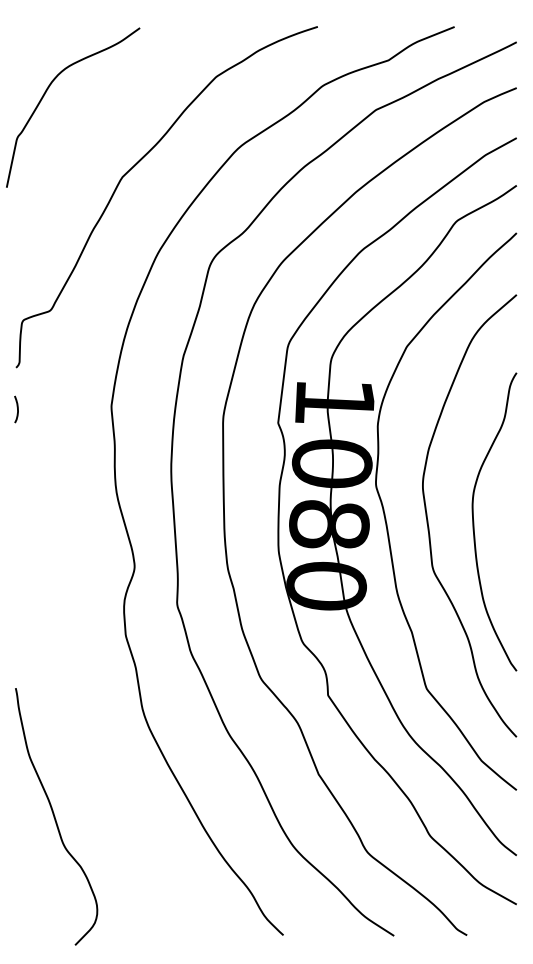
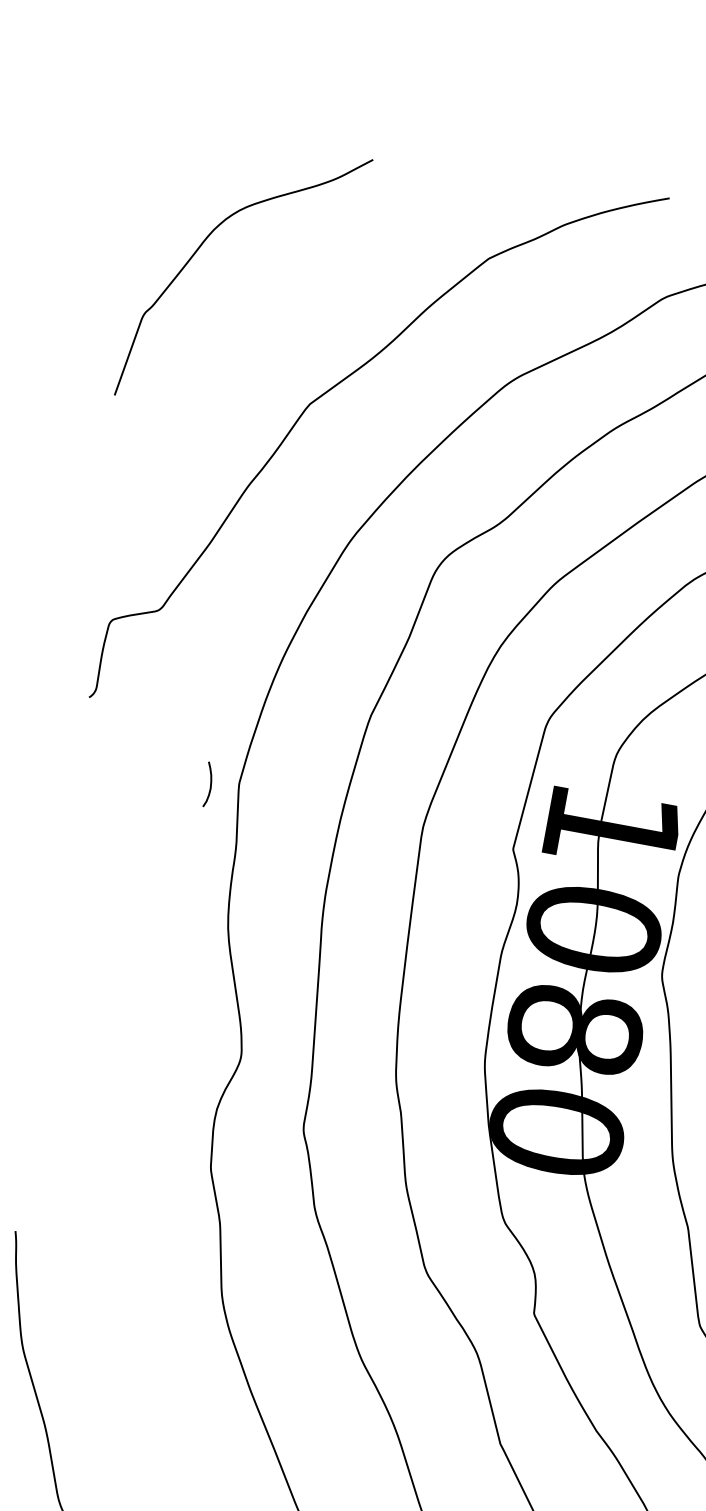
curve: (17, 409) -> (210, 784), moved

